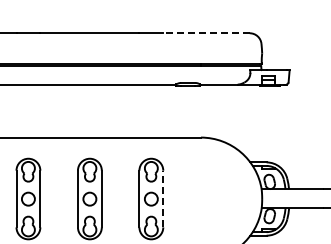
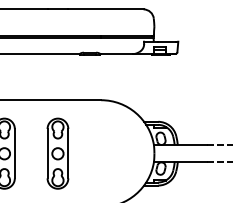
line: (206, 33) -> (105, 9), dashed -> solid
line: (163, 198) -> (68, 153), dashed -> solid

